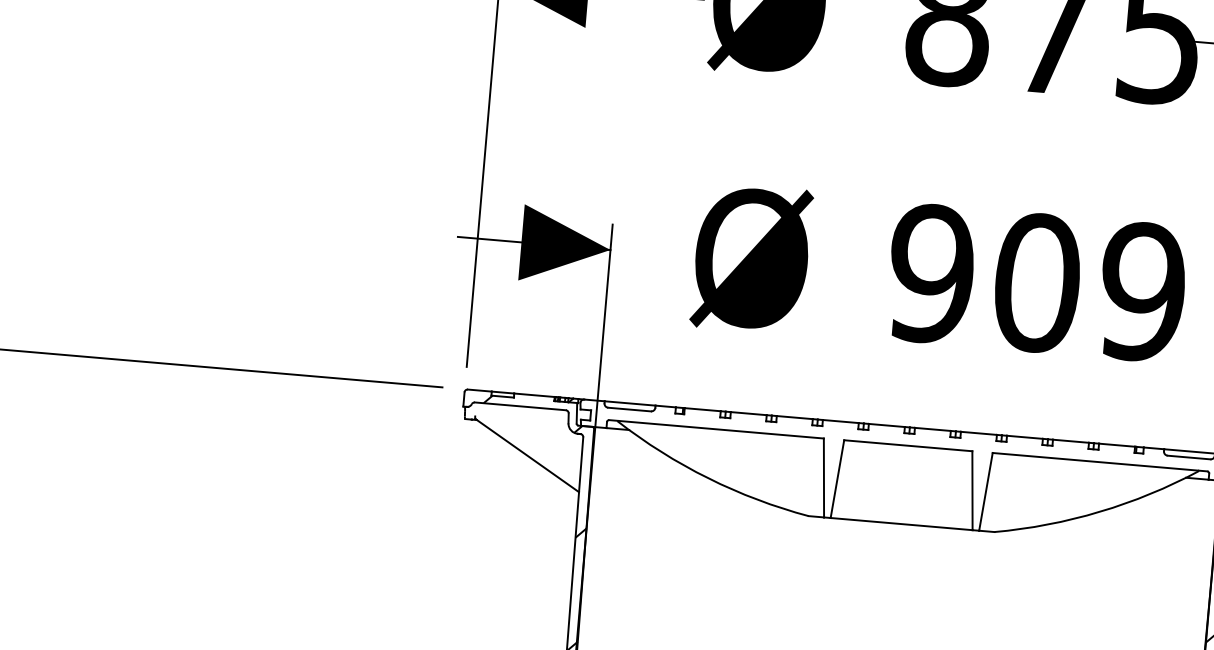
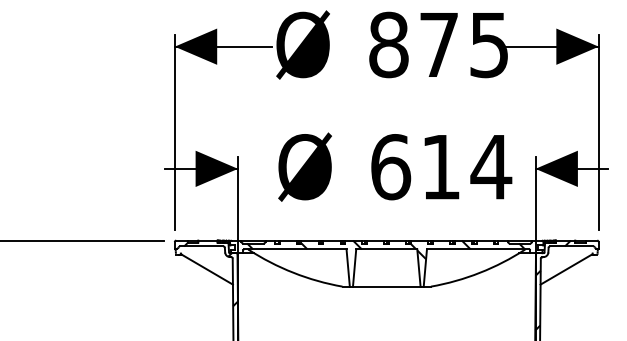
text: (1037, 283) -> (441, 167), 909 -> 614
hatch: (905, 445) -> (385, 249), added

